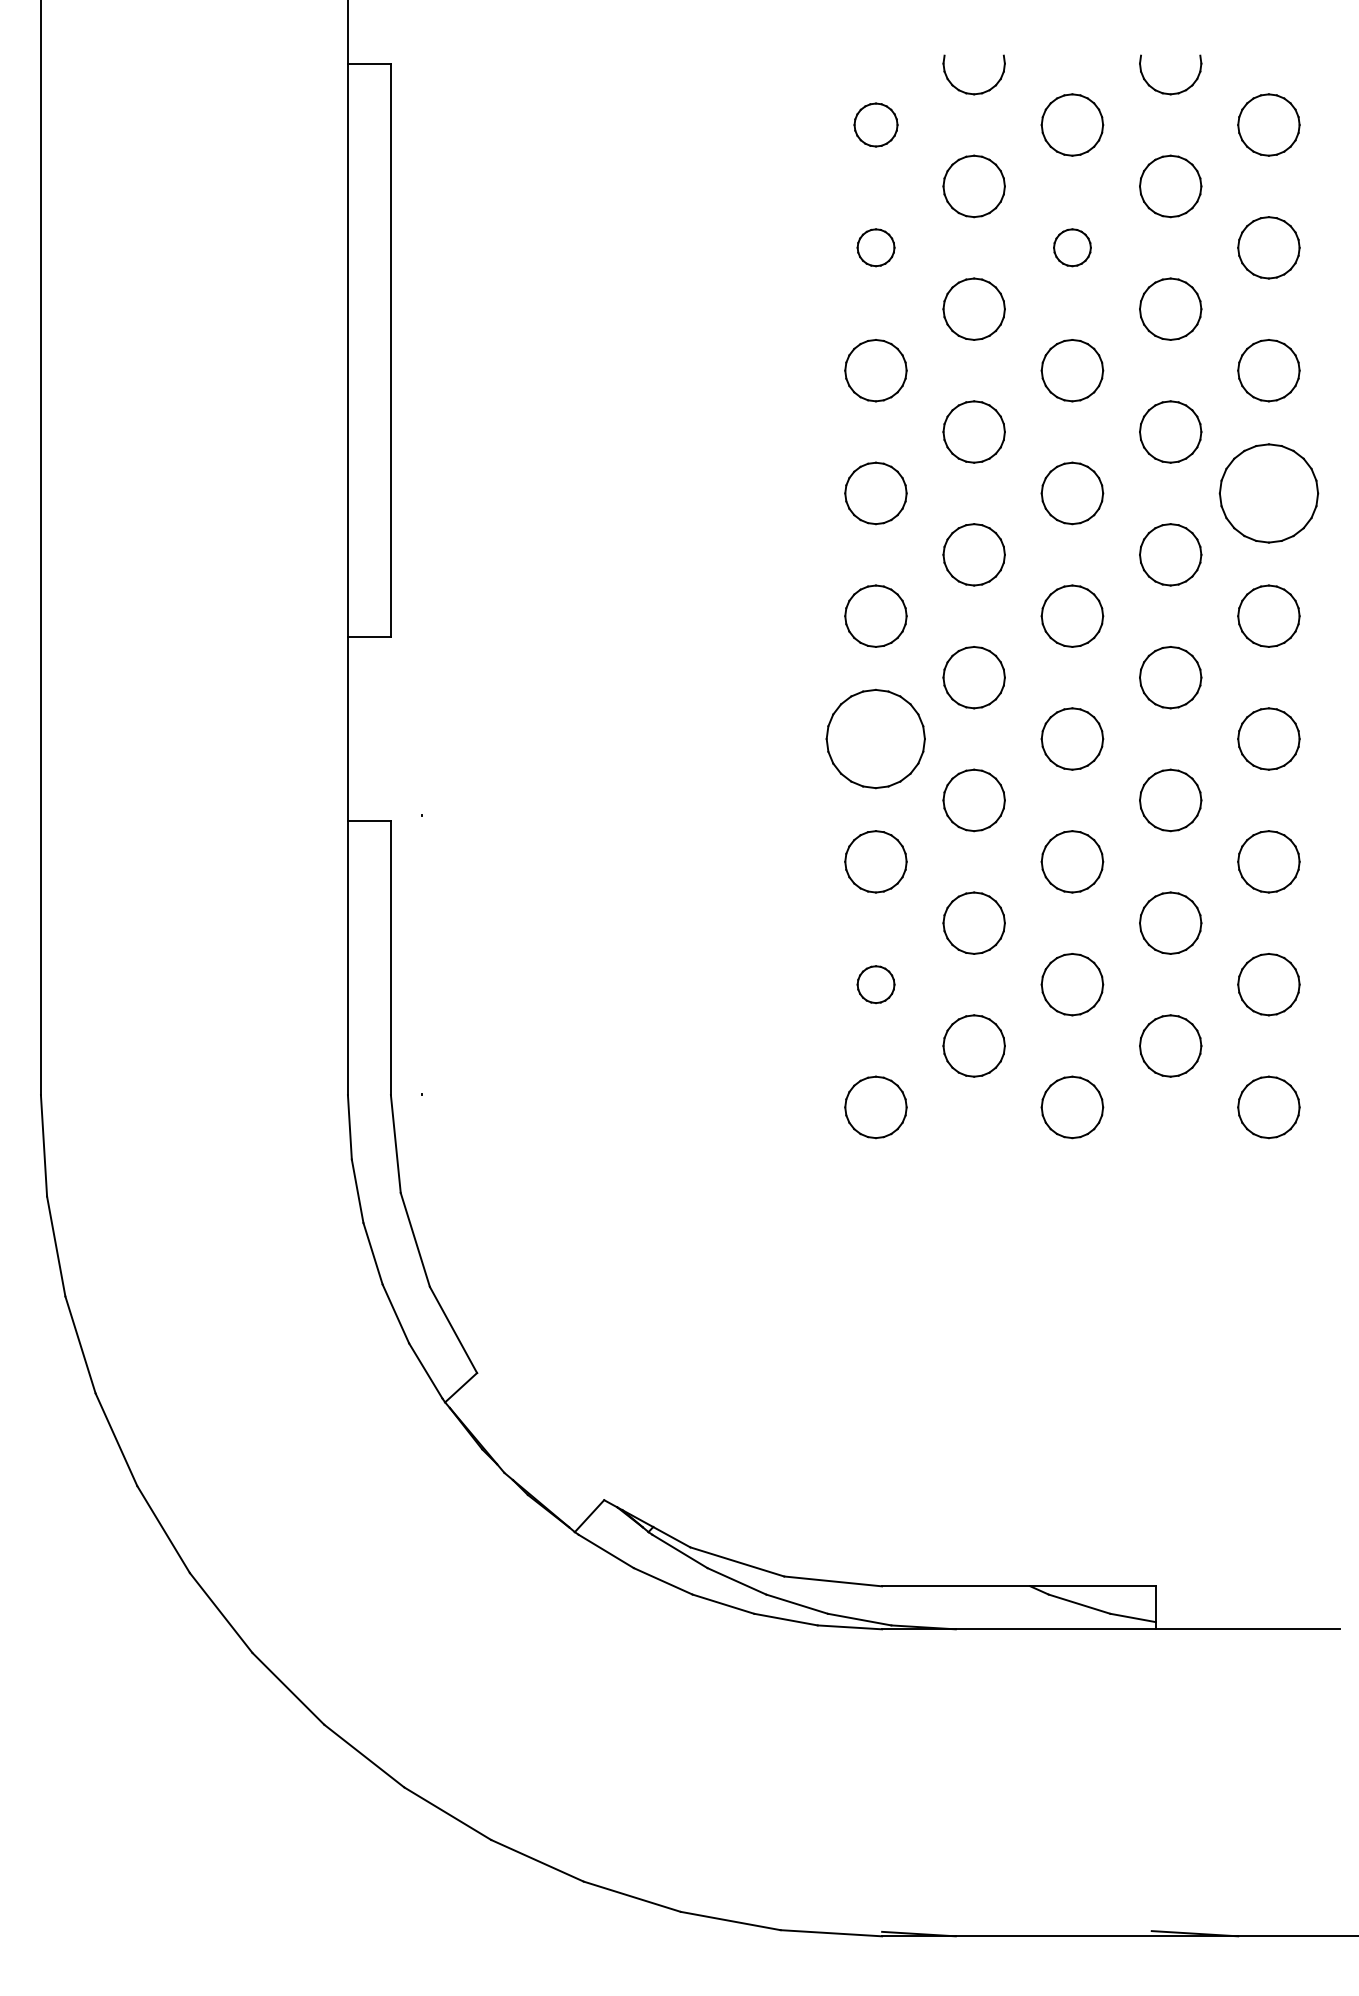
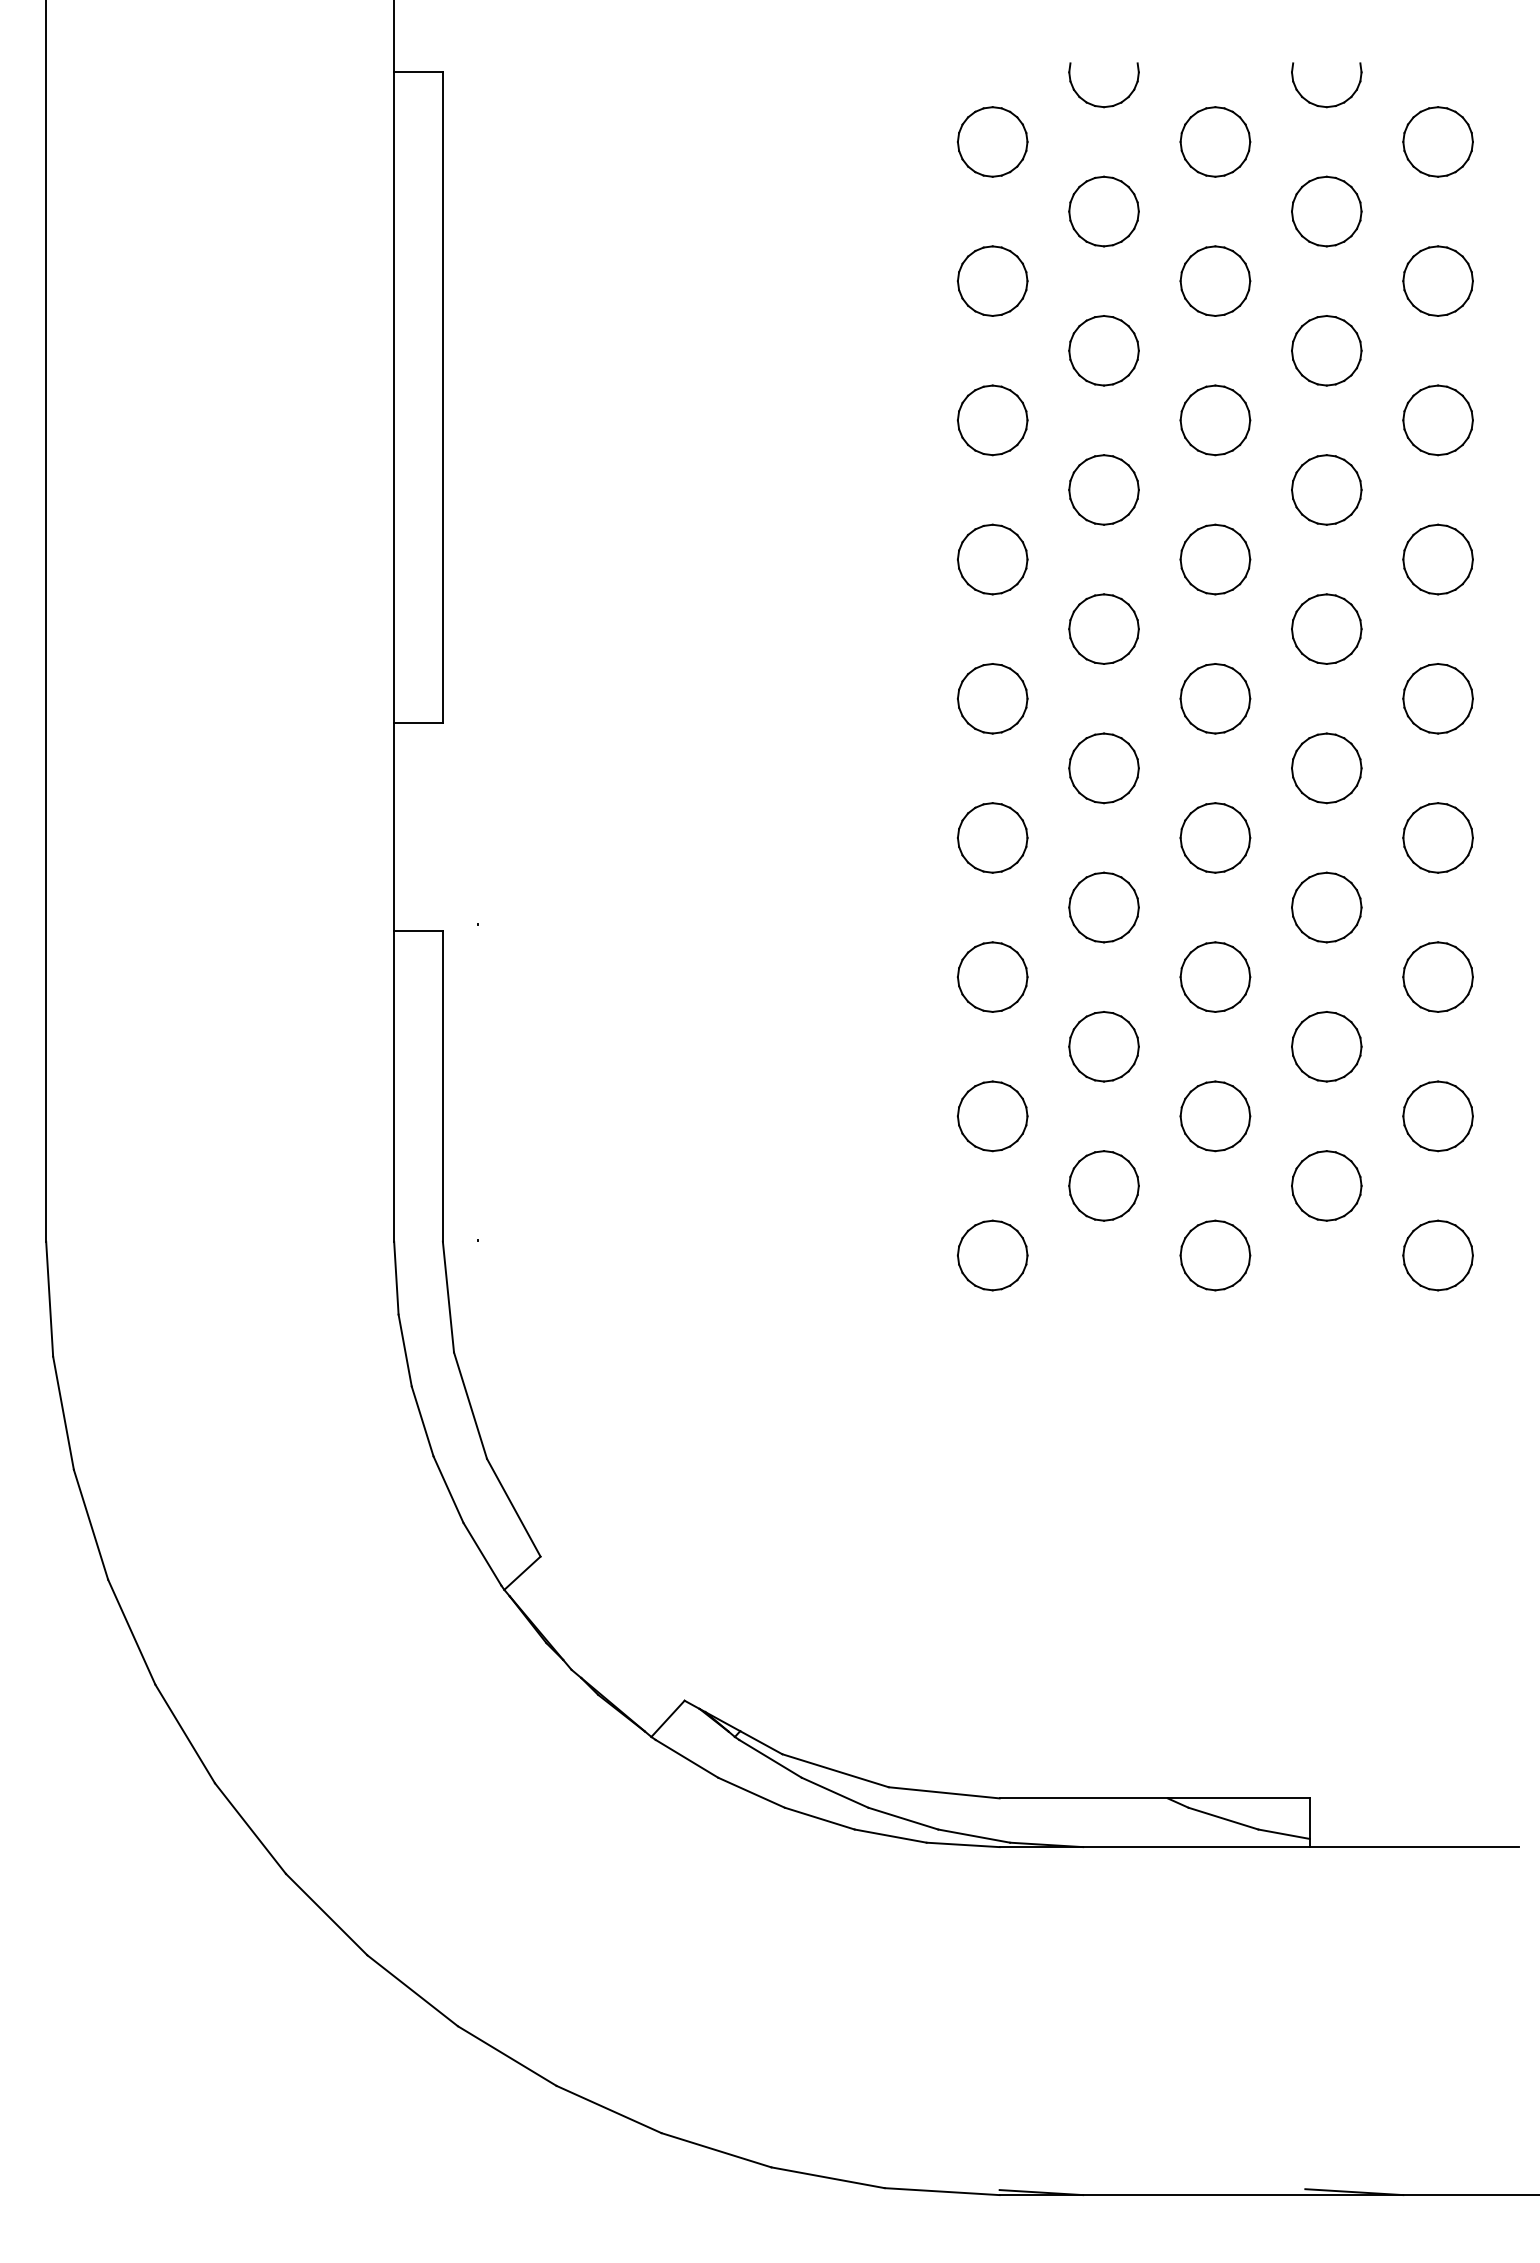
part: (875, 124) -> (992, 141), size x1.43
part: (875, 247) -> (992, 280), size x1.67
part: (1072, 247) -> (1215, 280), size x1.67
part: (1268, 493) -> (1437, 559), size x0.62
part: (875, 738) -> (992, 837), size x0.62
part: (875, 984) -> (992, 1116), size x1.67

